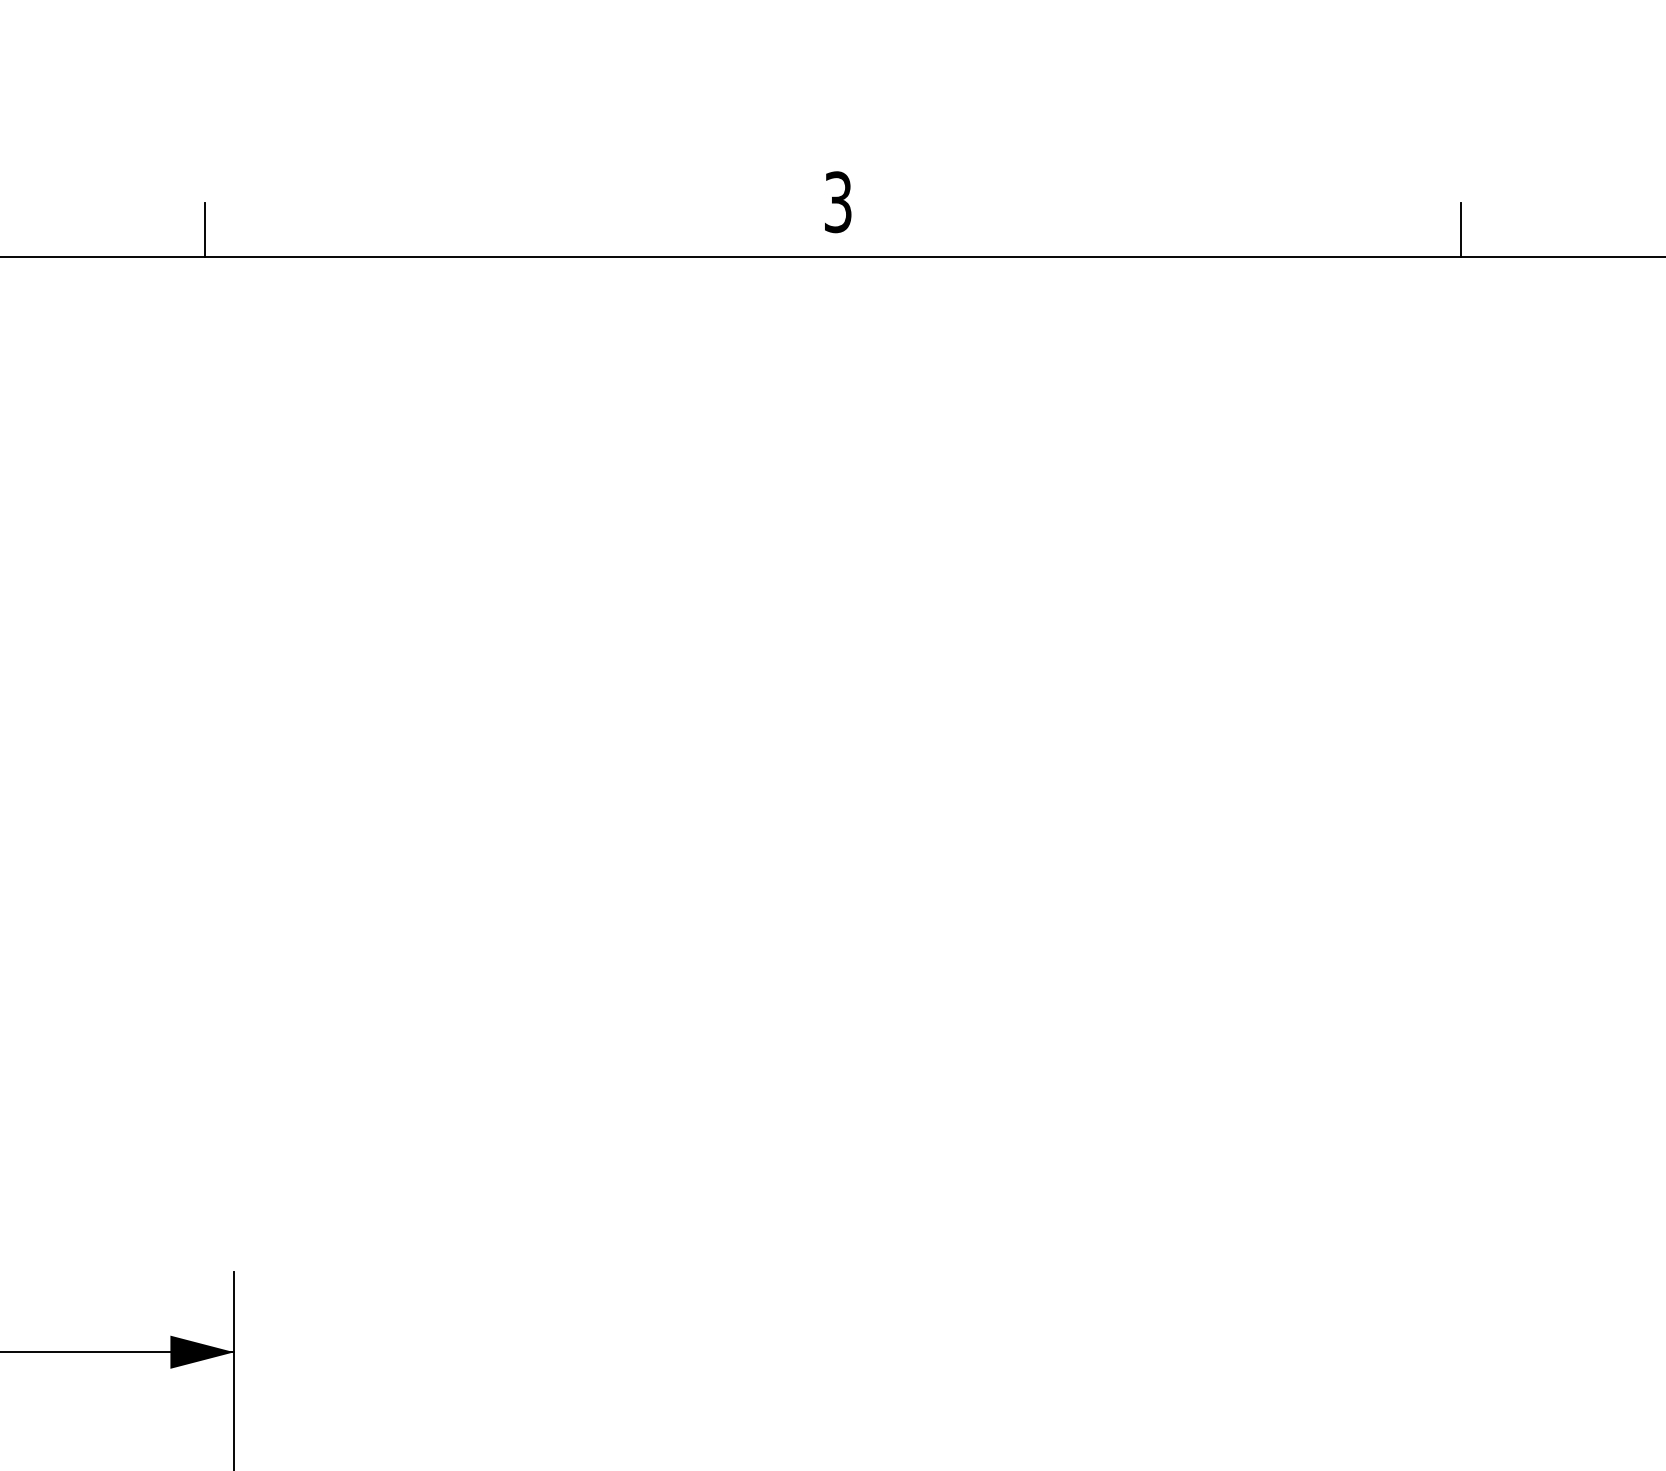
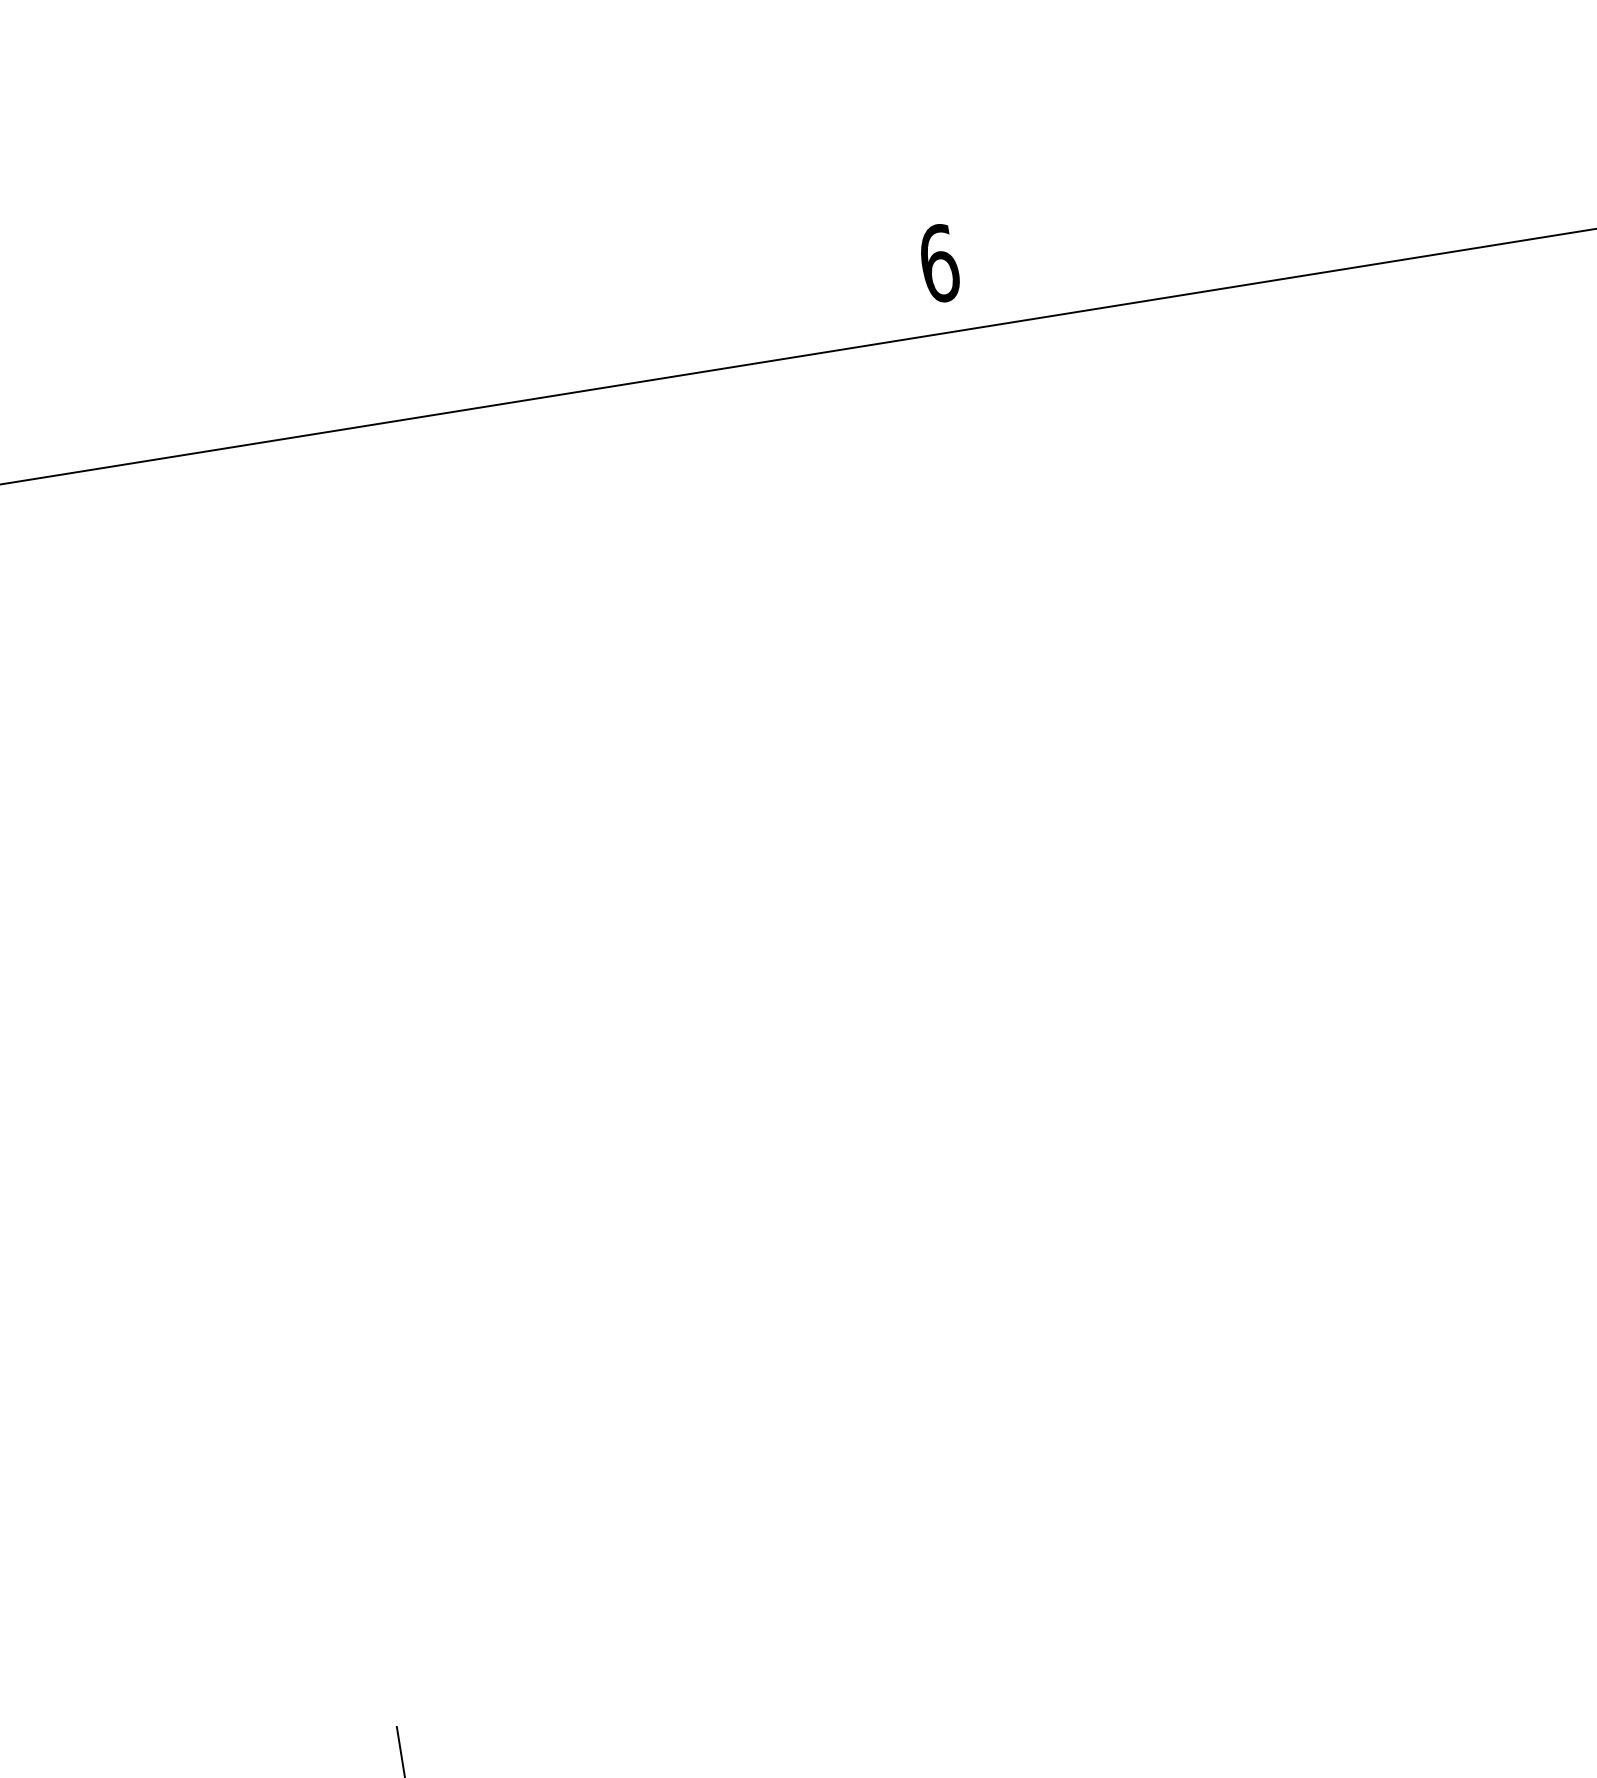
text: (838, 202) -> (939, 263), 3 -> 6
line: (204, 229) -> (150, 425), removed

